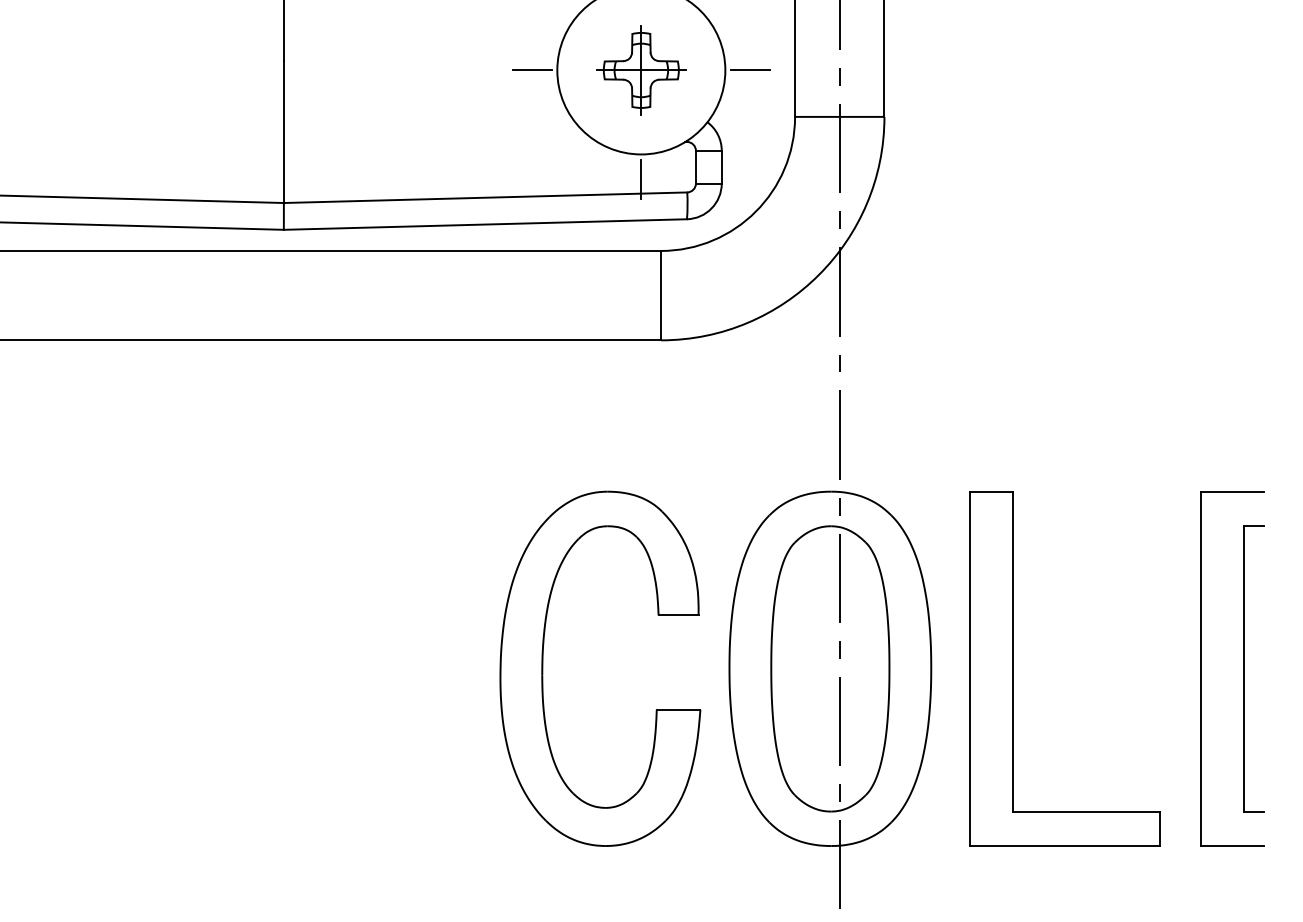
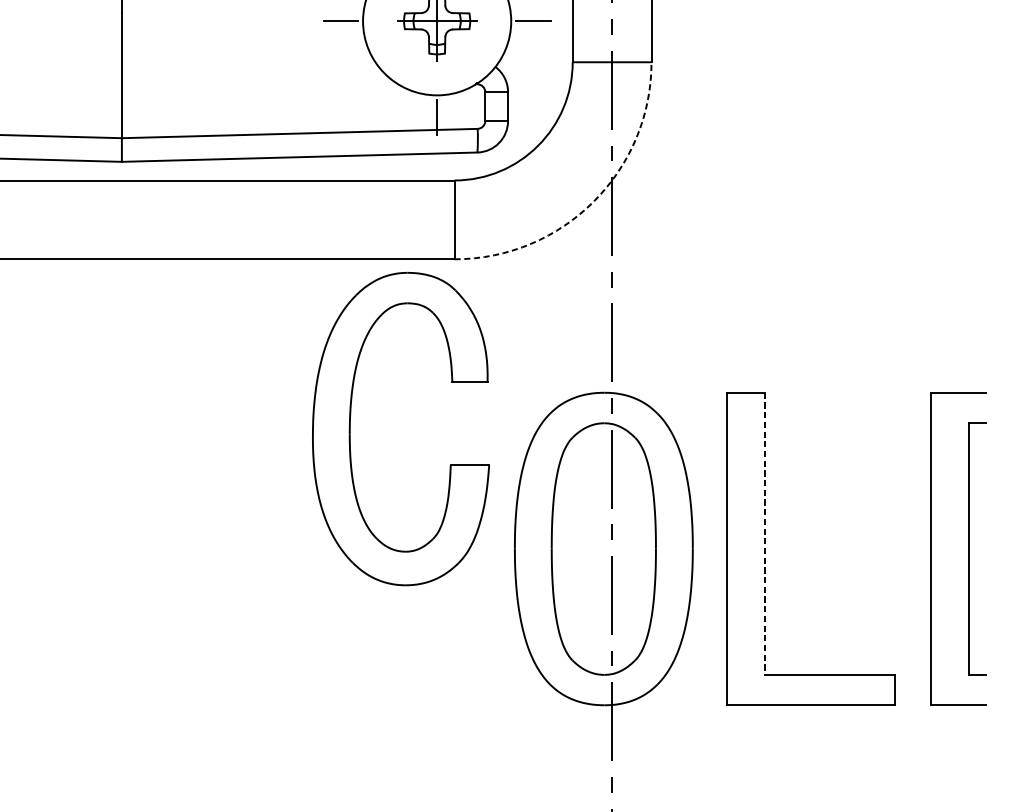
arc: (819, 274) -> (594, 201), solid -> dashed
line: (1013, 651) -> (765, 533), solid -> dashed
part: (543, 668) -> (350, 428), moved

